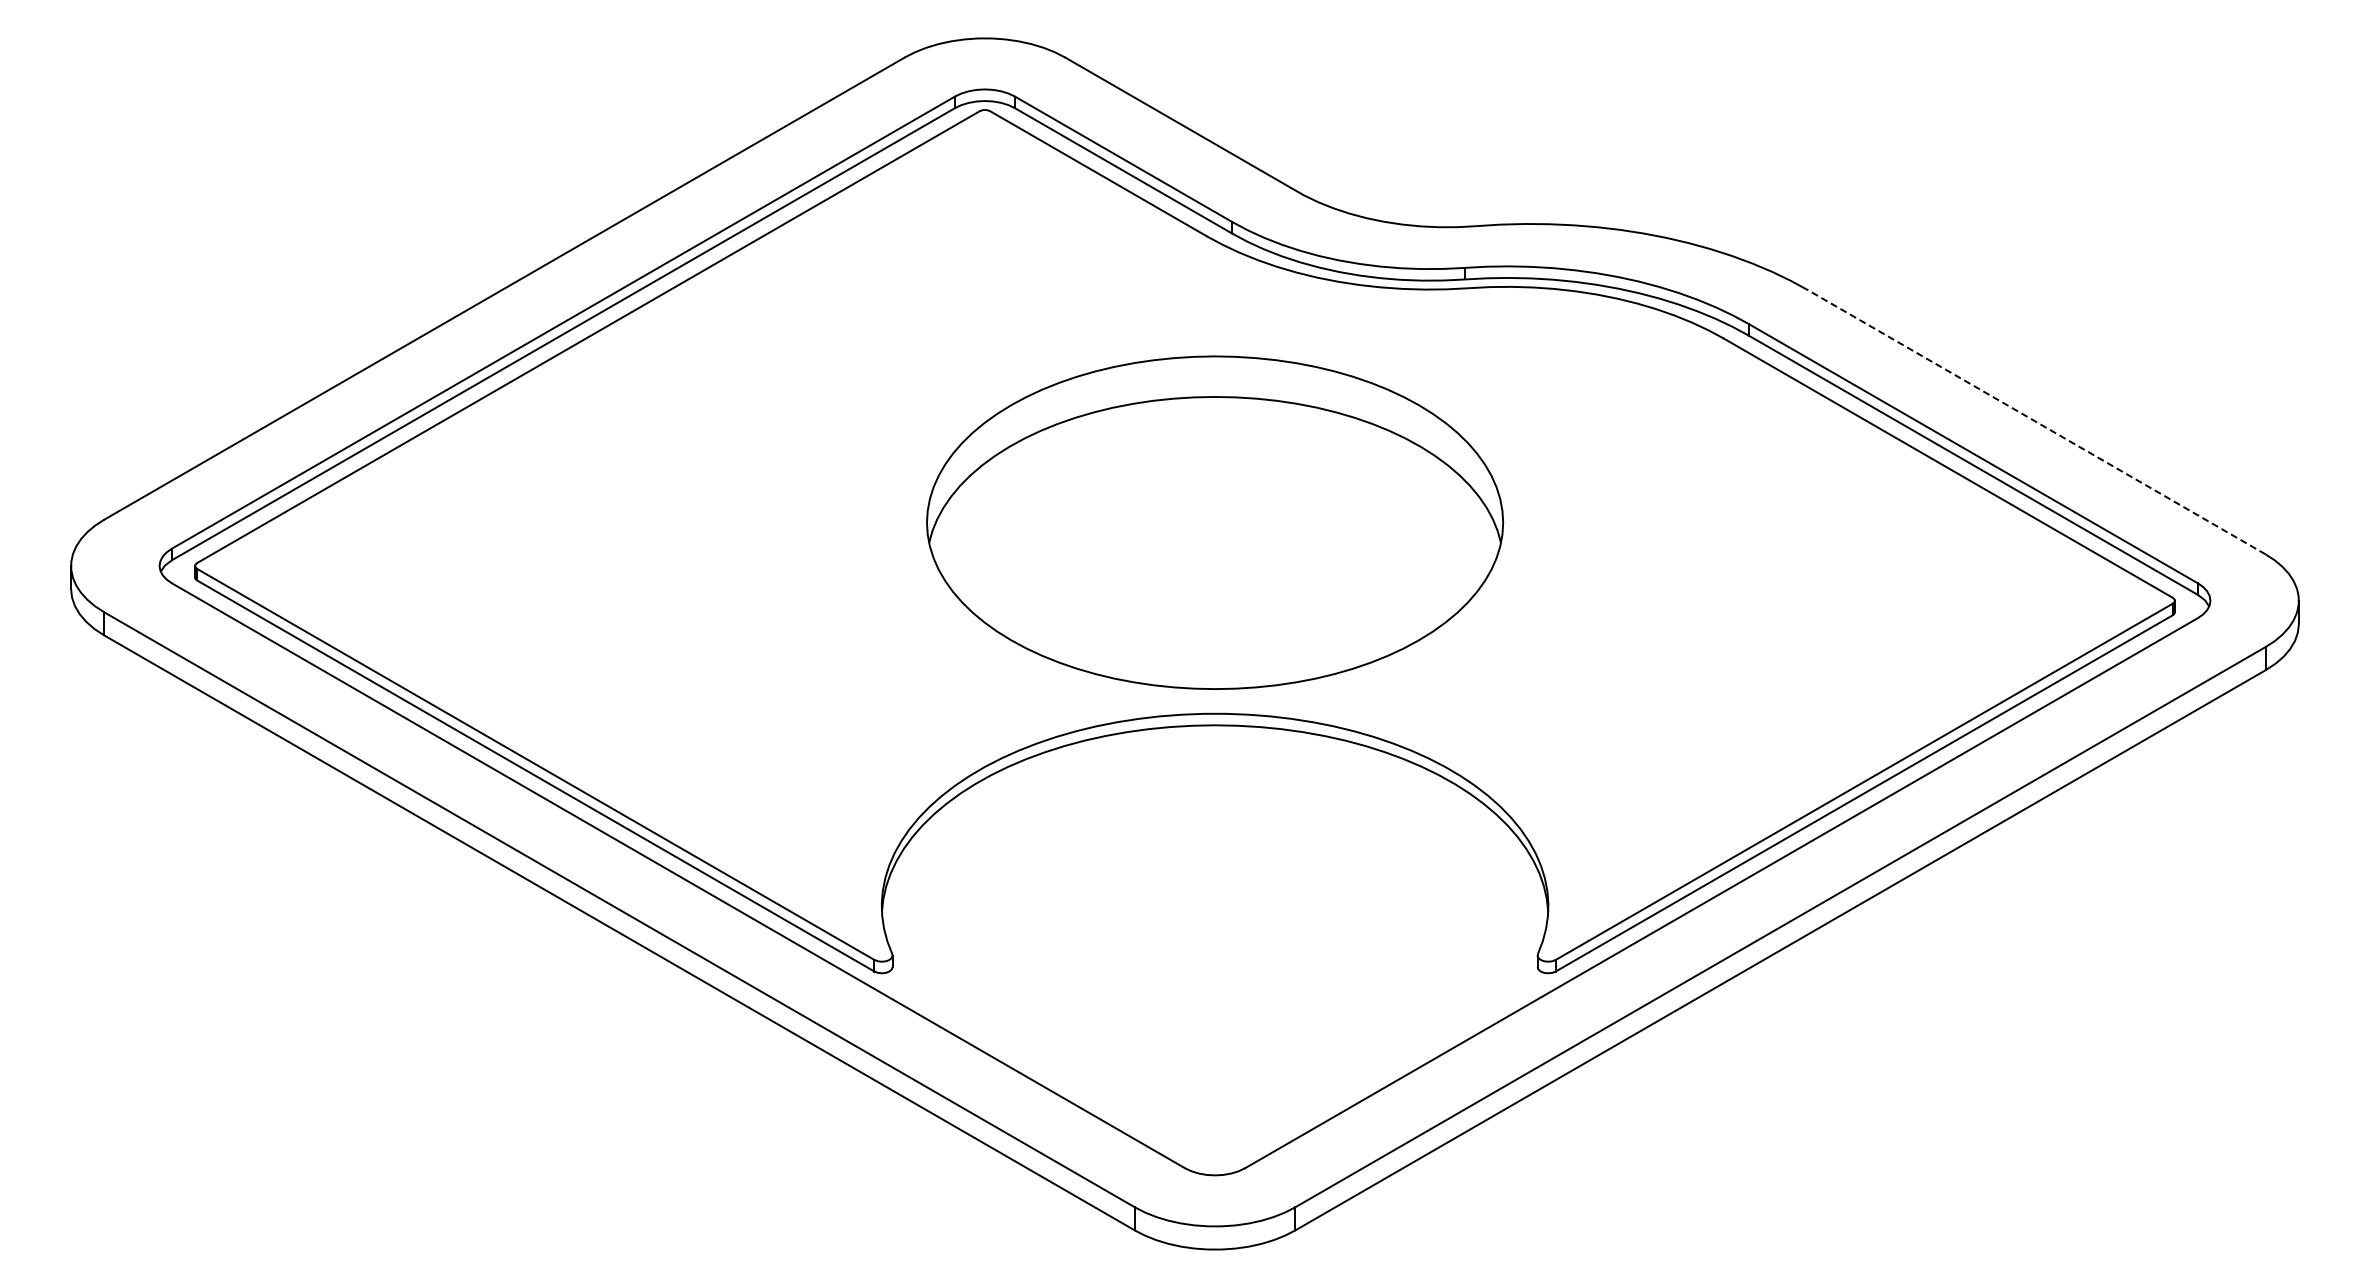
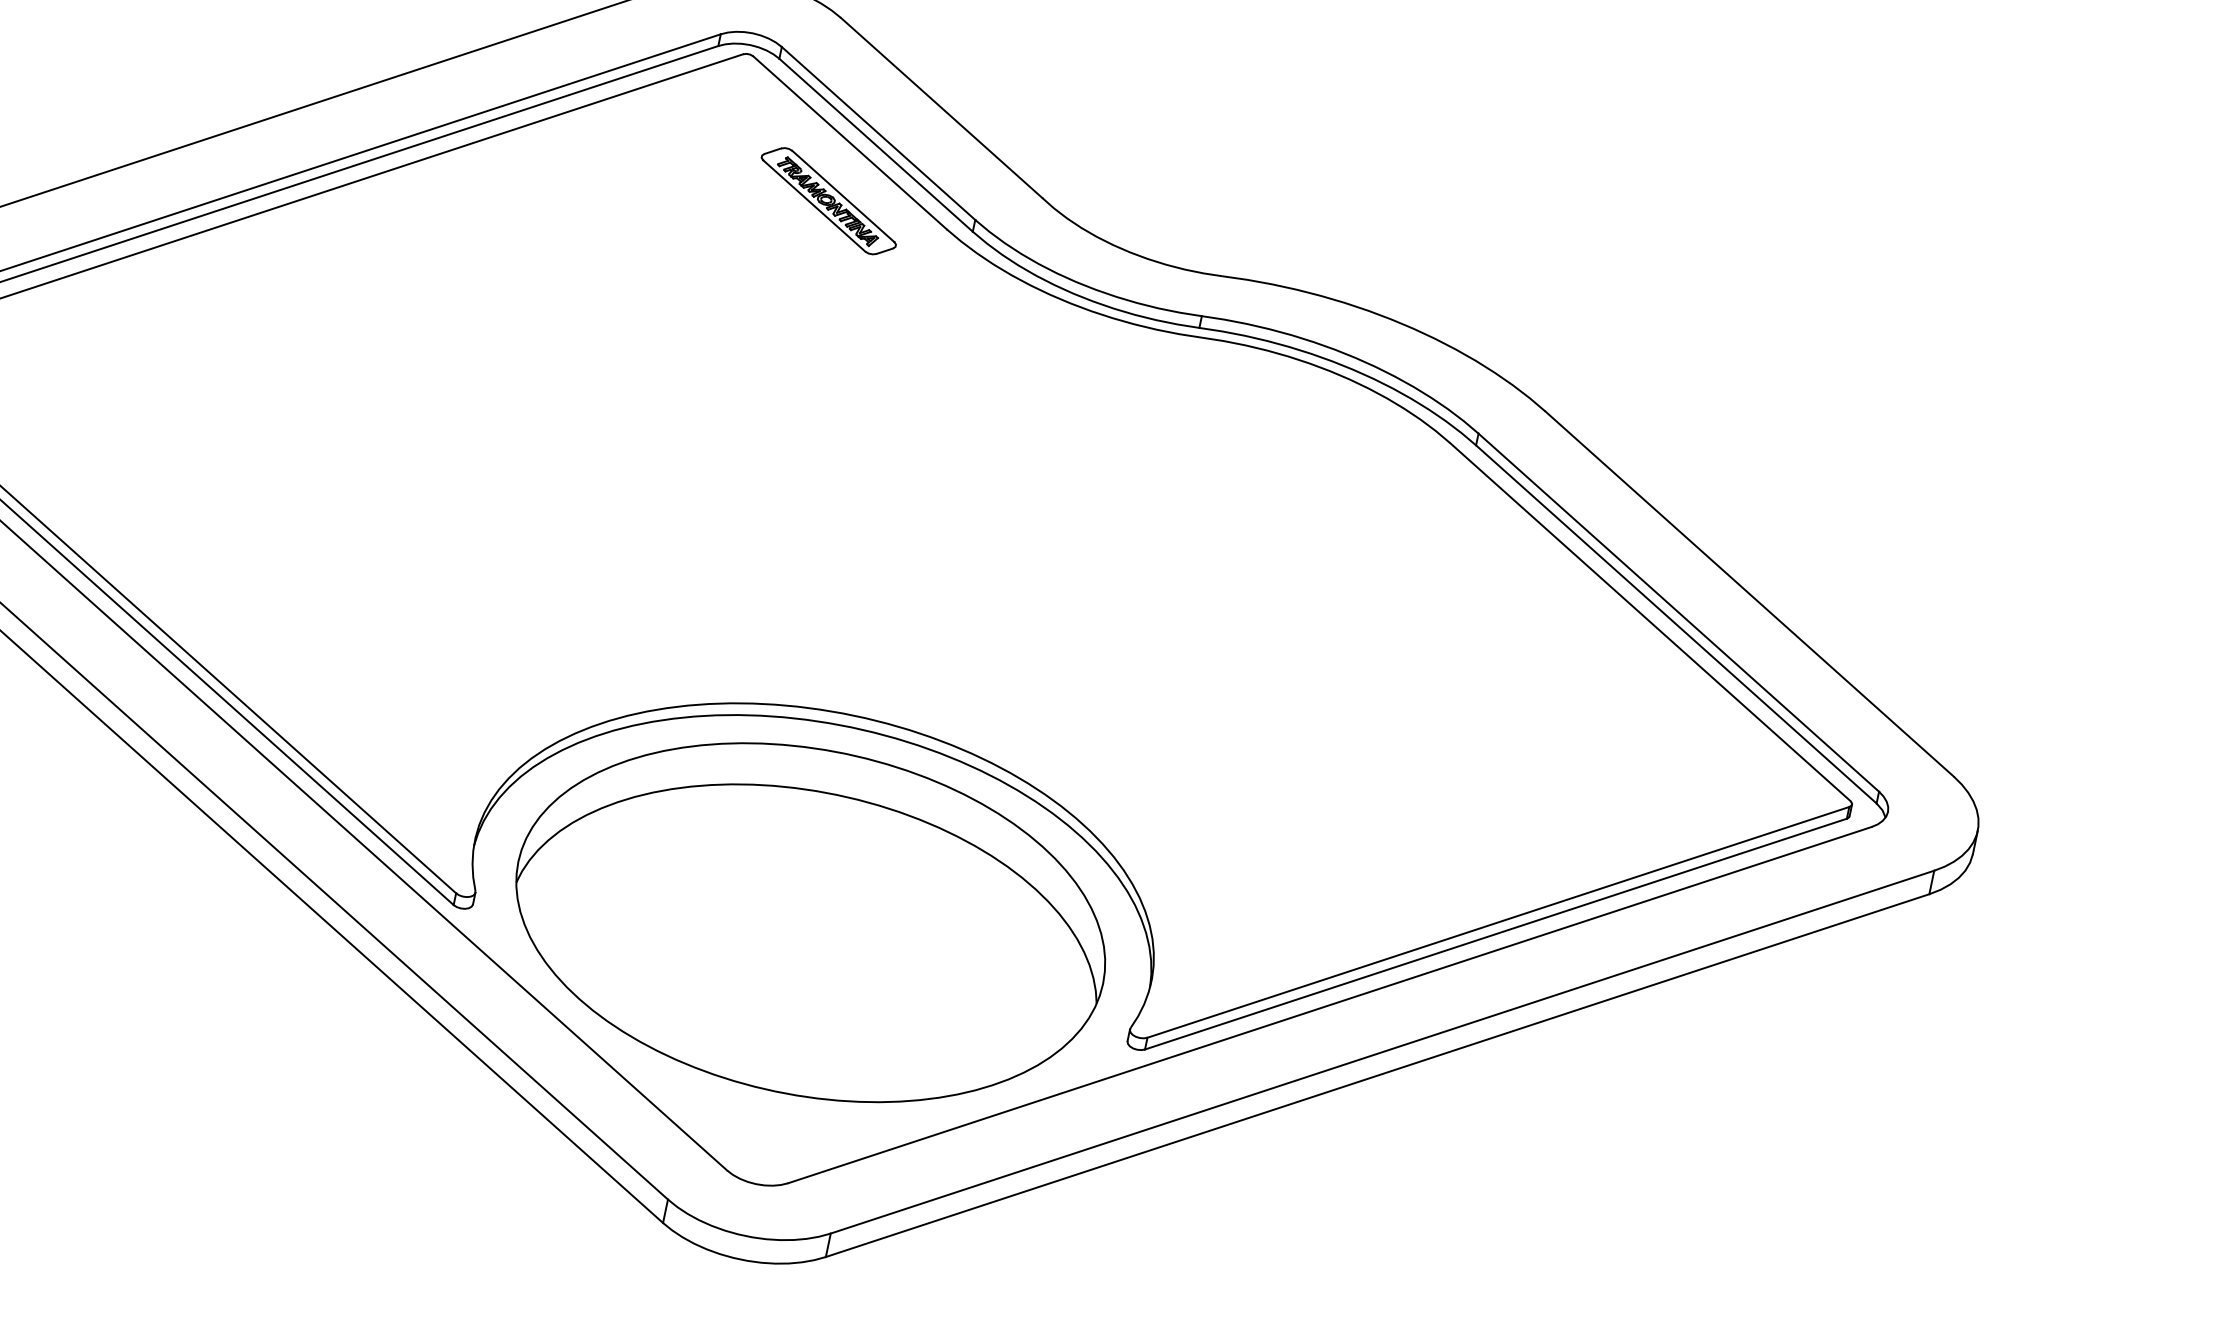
part: (1089, 232) -> (828, 200), added
line: (2036, 422) -> (1749, 594), dashed -> solid
part: (1215, 522) -> (811, 922), moved

